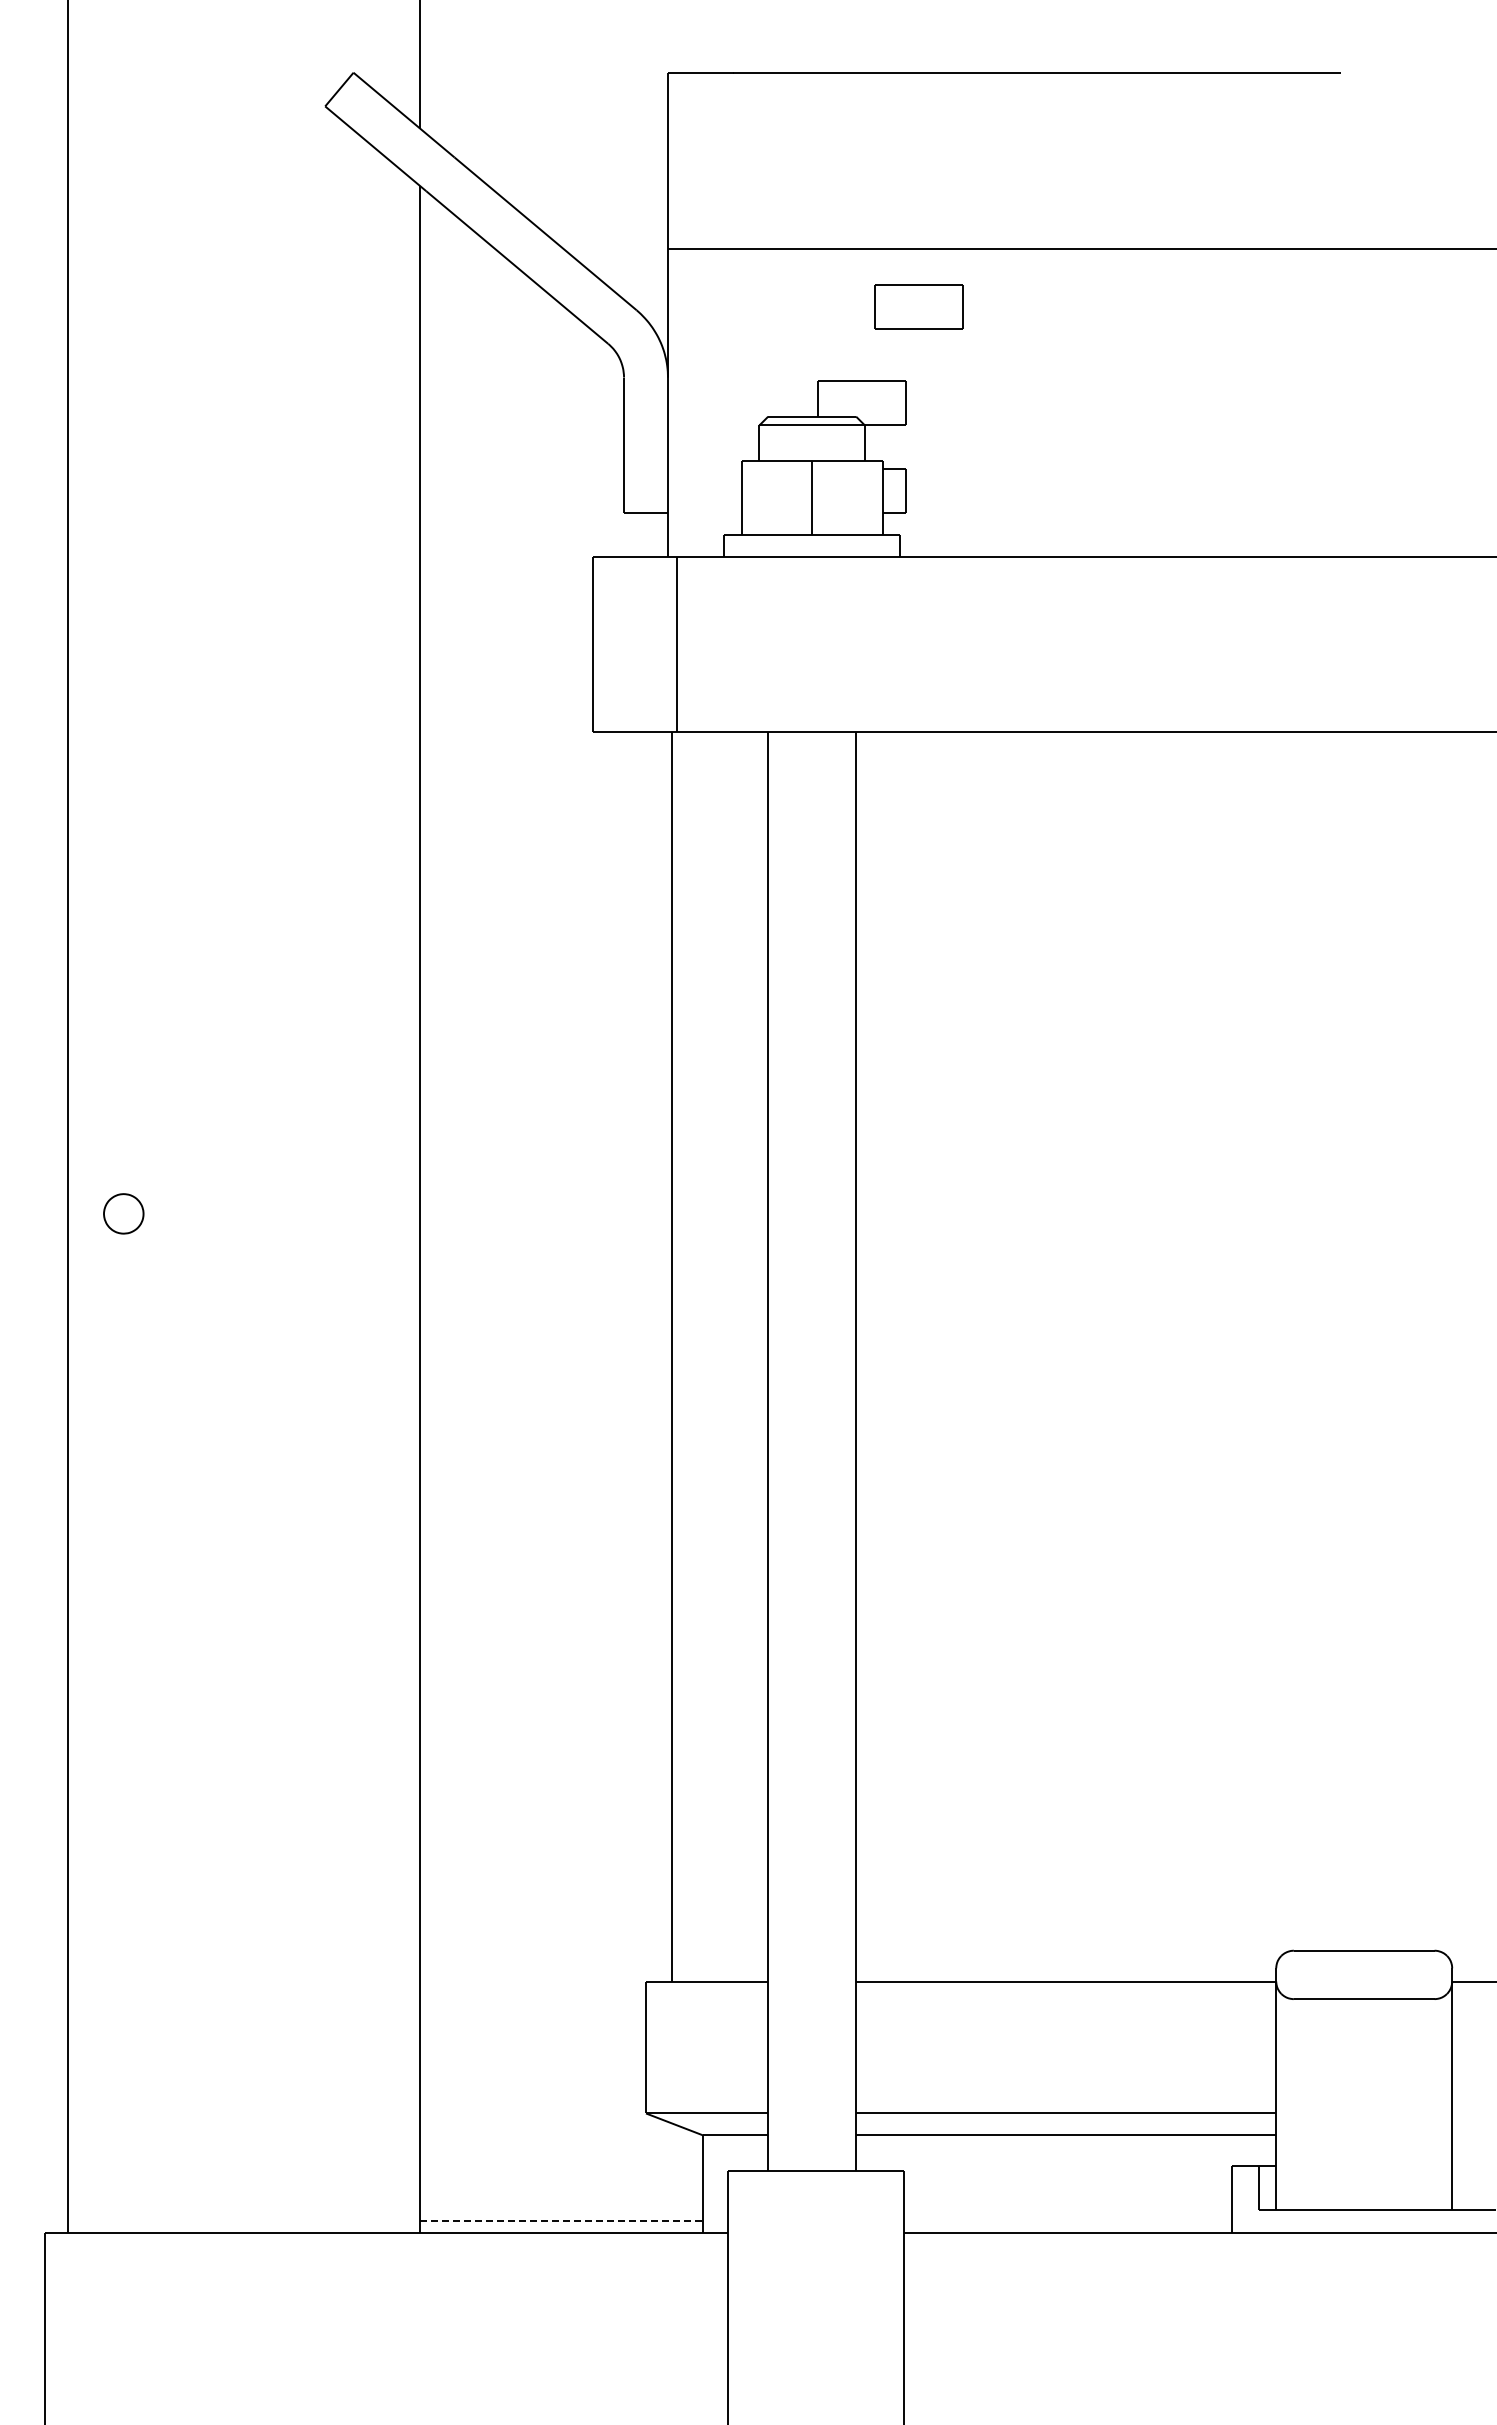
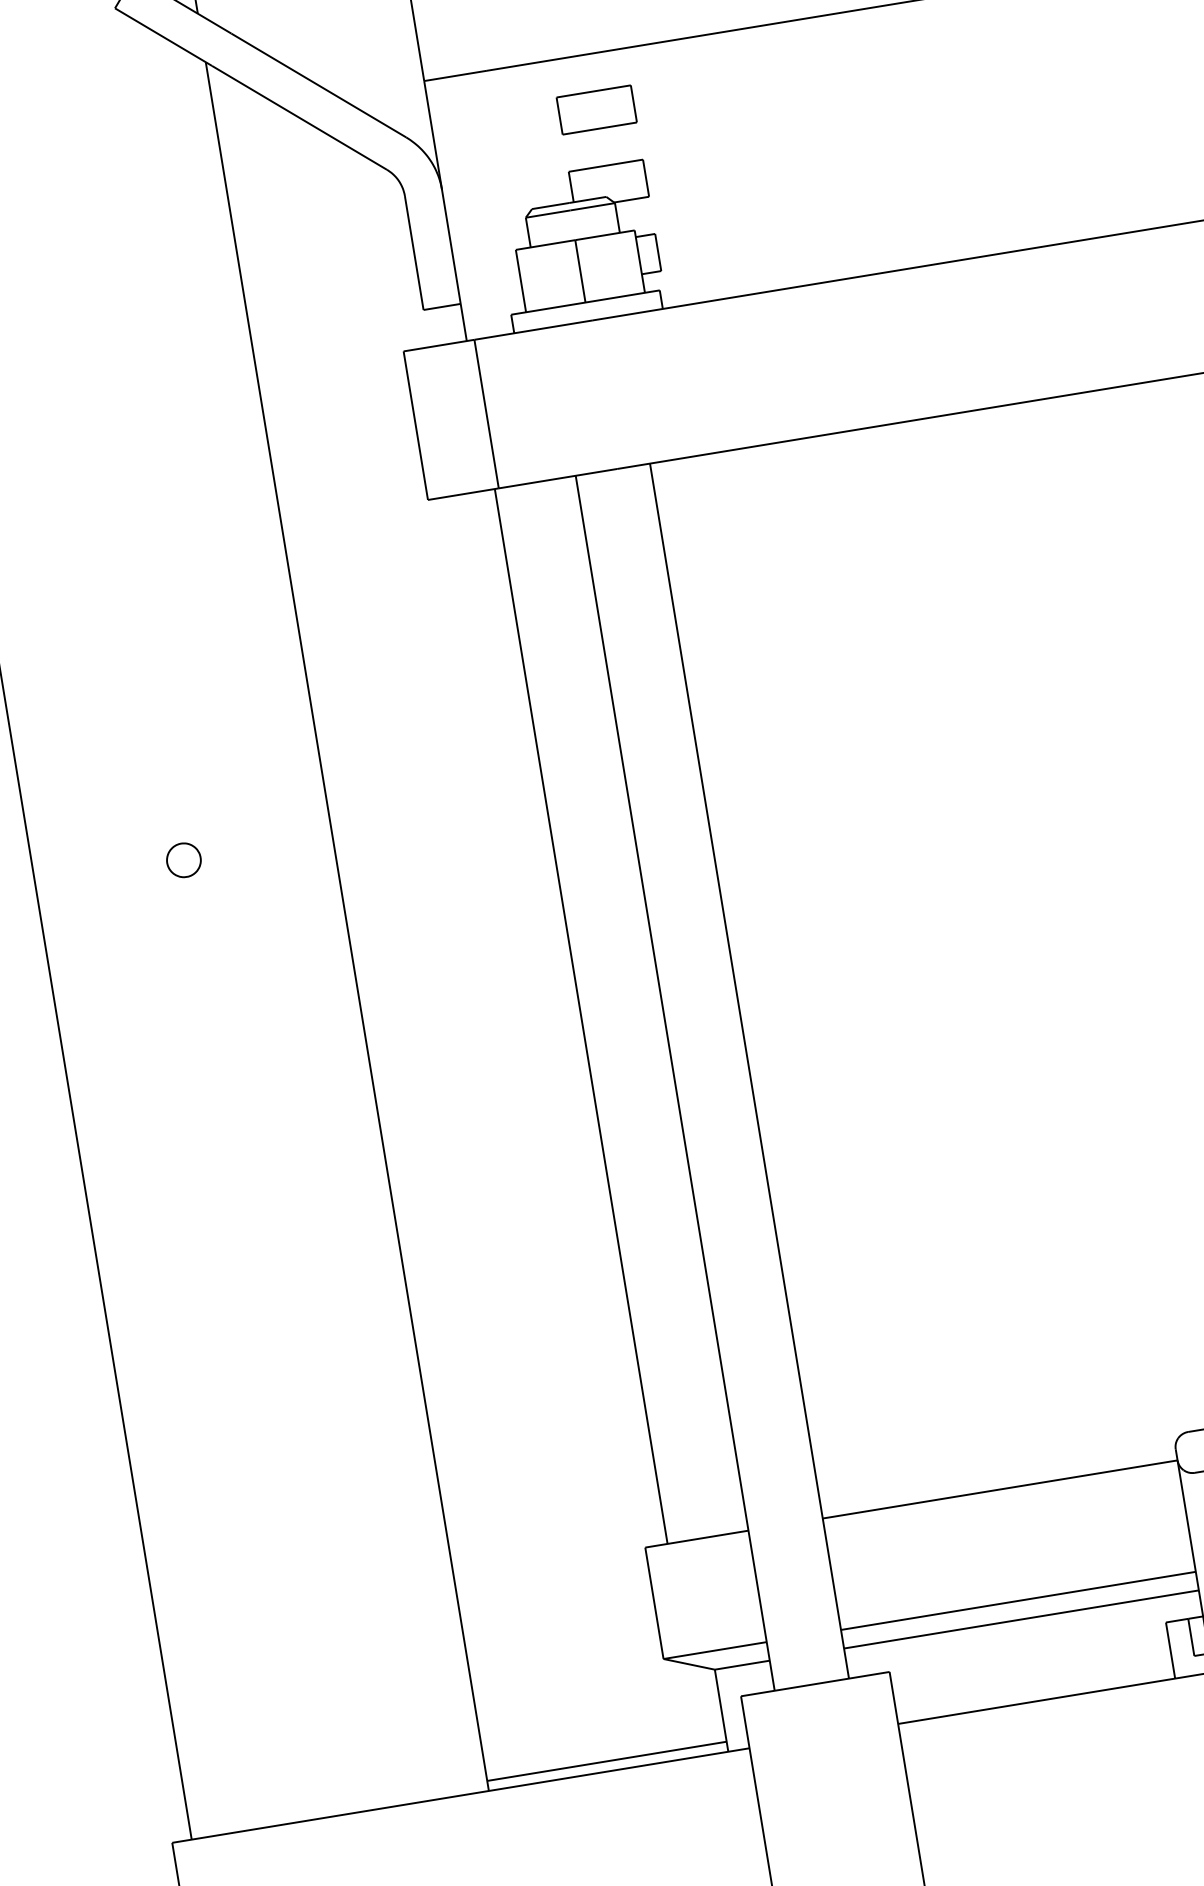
part: (918, 306) -> (596, 109), moved
part: (123, 1213) -> (183, 860), moved
line: (561, 2220) -> (606, 1761), dashed -> solid

